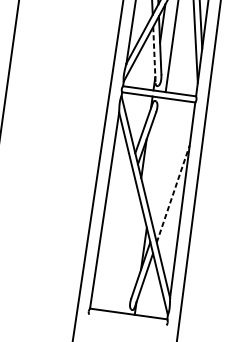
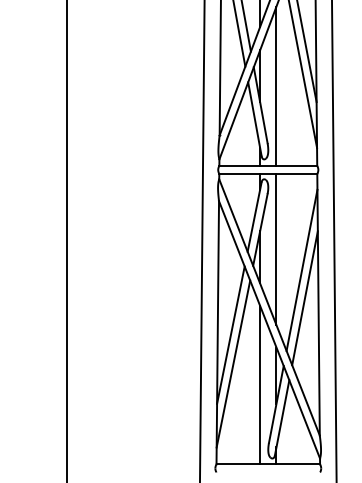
line: (154, 55) -> (254, 119), dashed -> solid
line: (157, 154) -> (276, 249), added
line: (173, 172) -> (301, 269), added
line: (173, 193) -> (305, 297), dashed -> solid
line: (113, 213) -> (230, 334), added
line: (113, 235) -> (233, 363), added
line: (131, 253) -> (260, 384), added

